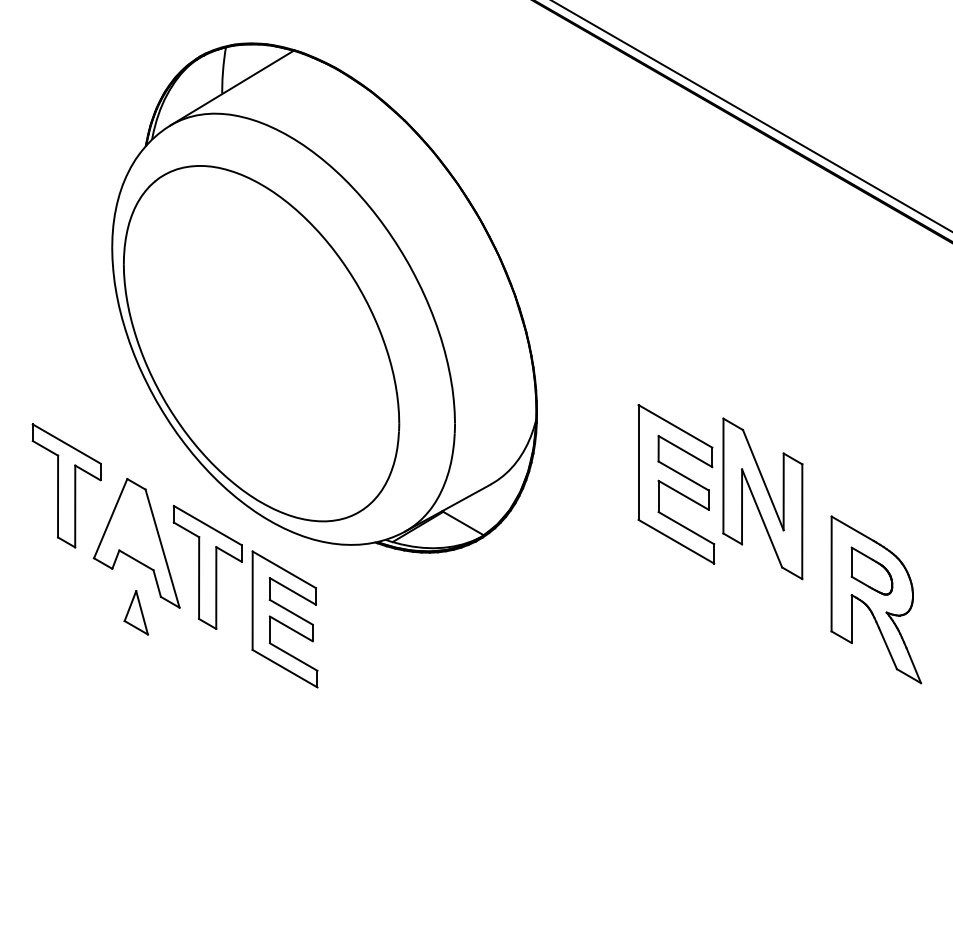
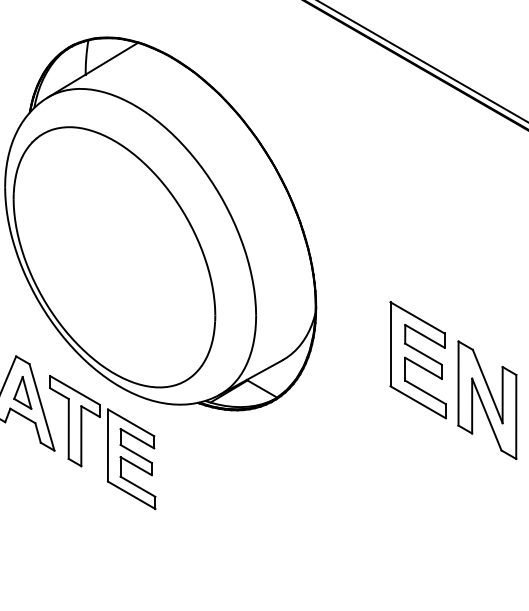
part: (762, 498) -> (487, 399), moved
part: (135, 612) -> (22, 392), moved

